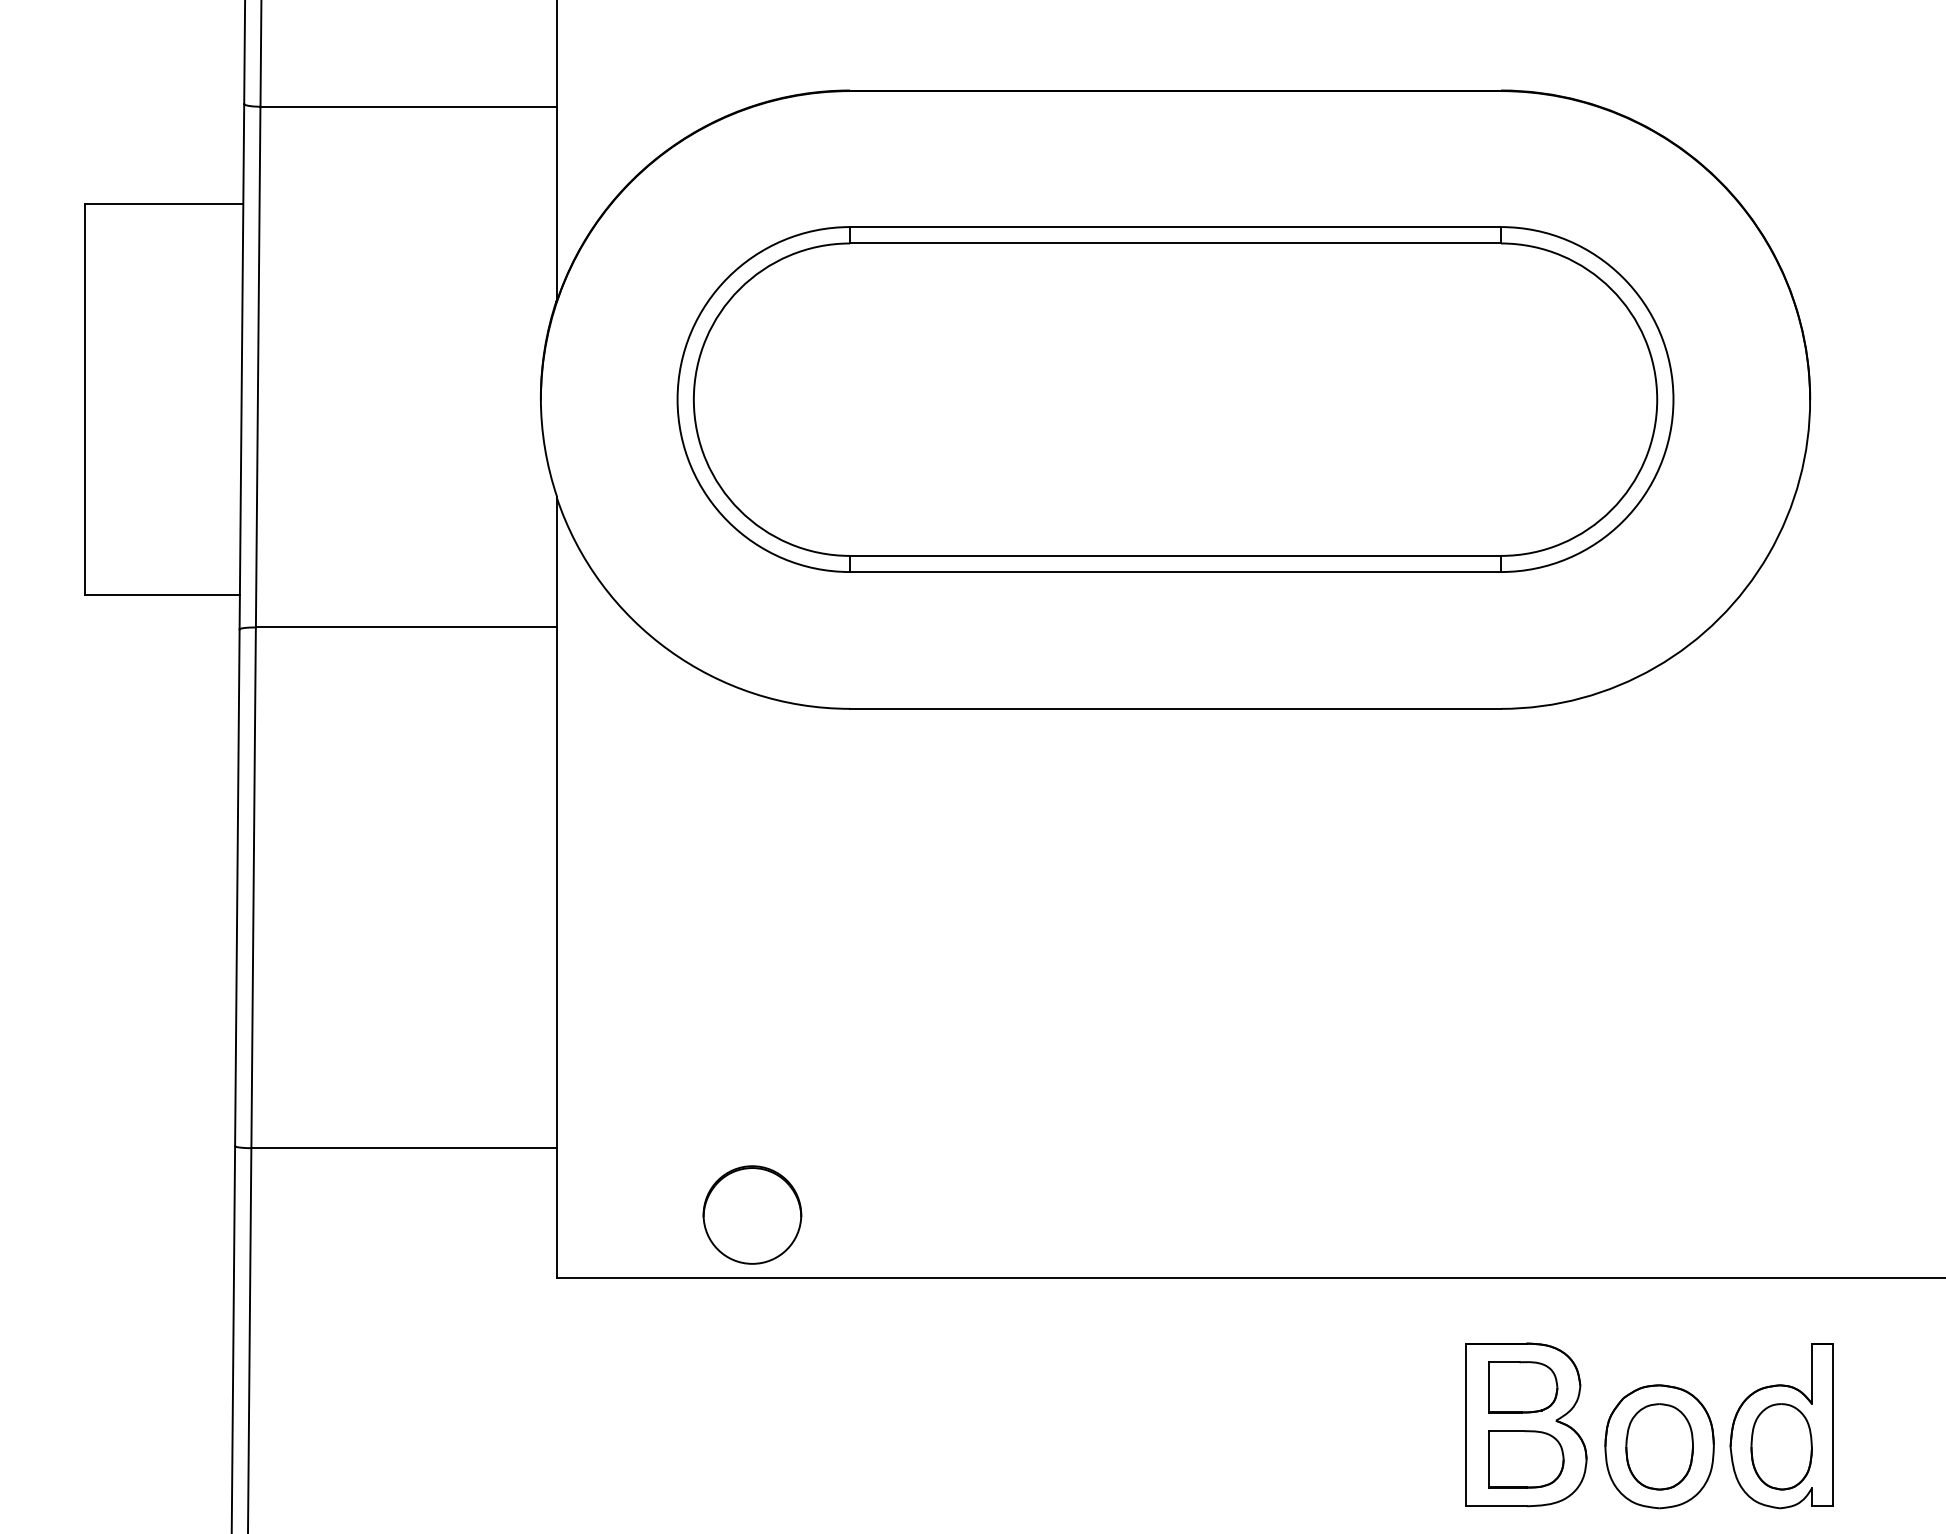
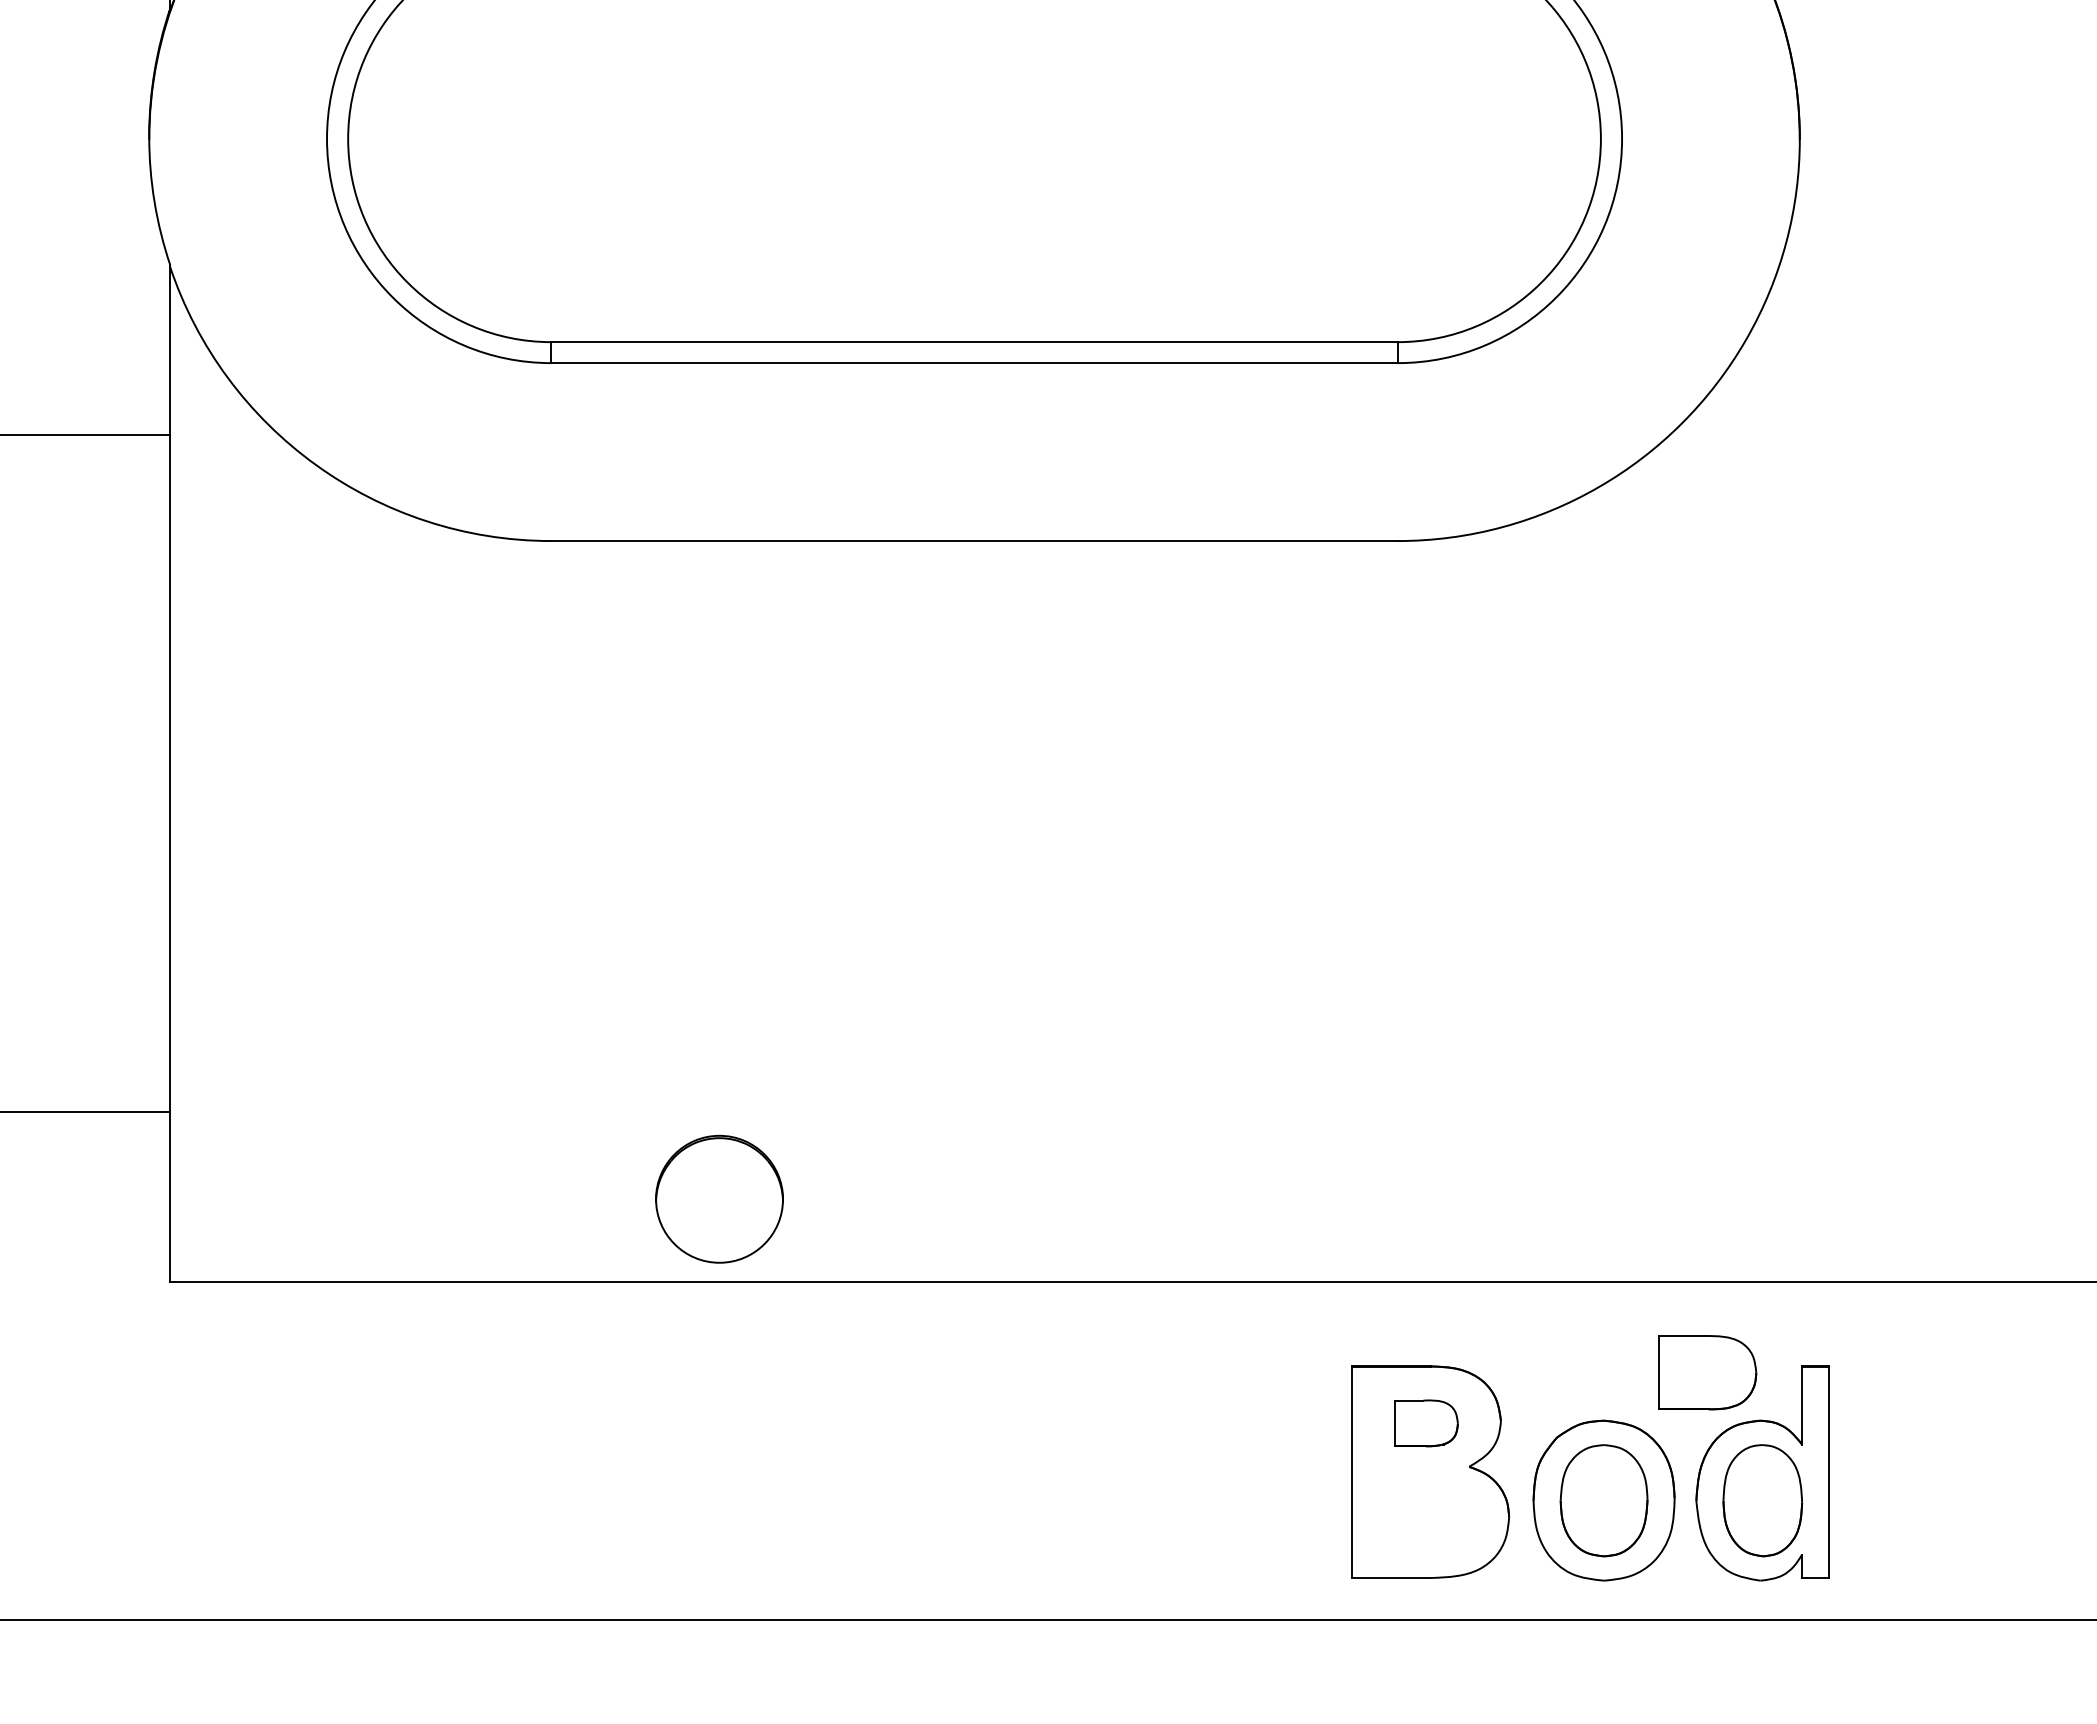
part: (752, 1214) -> (719, 1198), moved
part: (1523, 1387) -> (1427, 1423), size x0.7
part: (1526, 1459) -> (1707, 1372), moved

